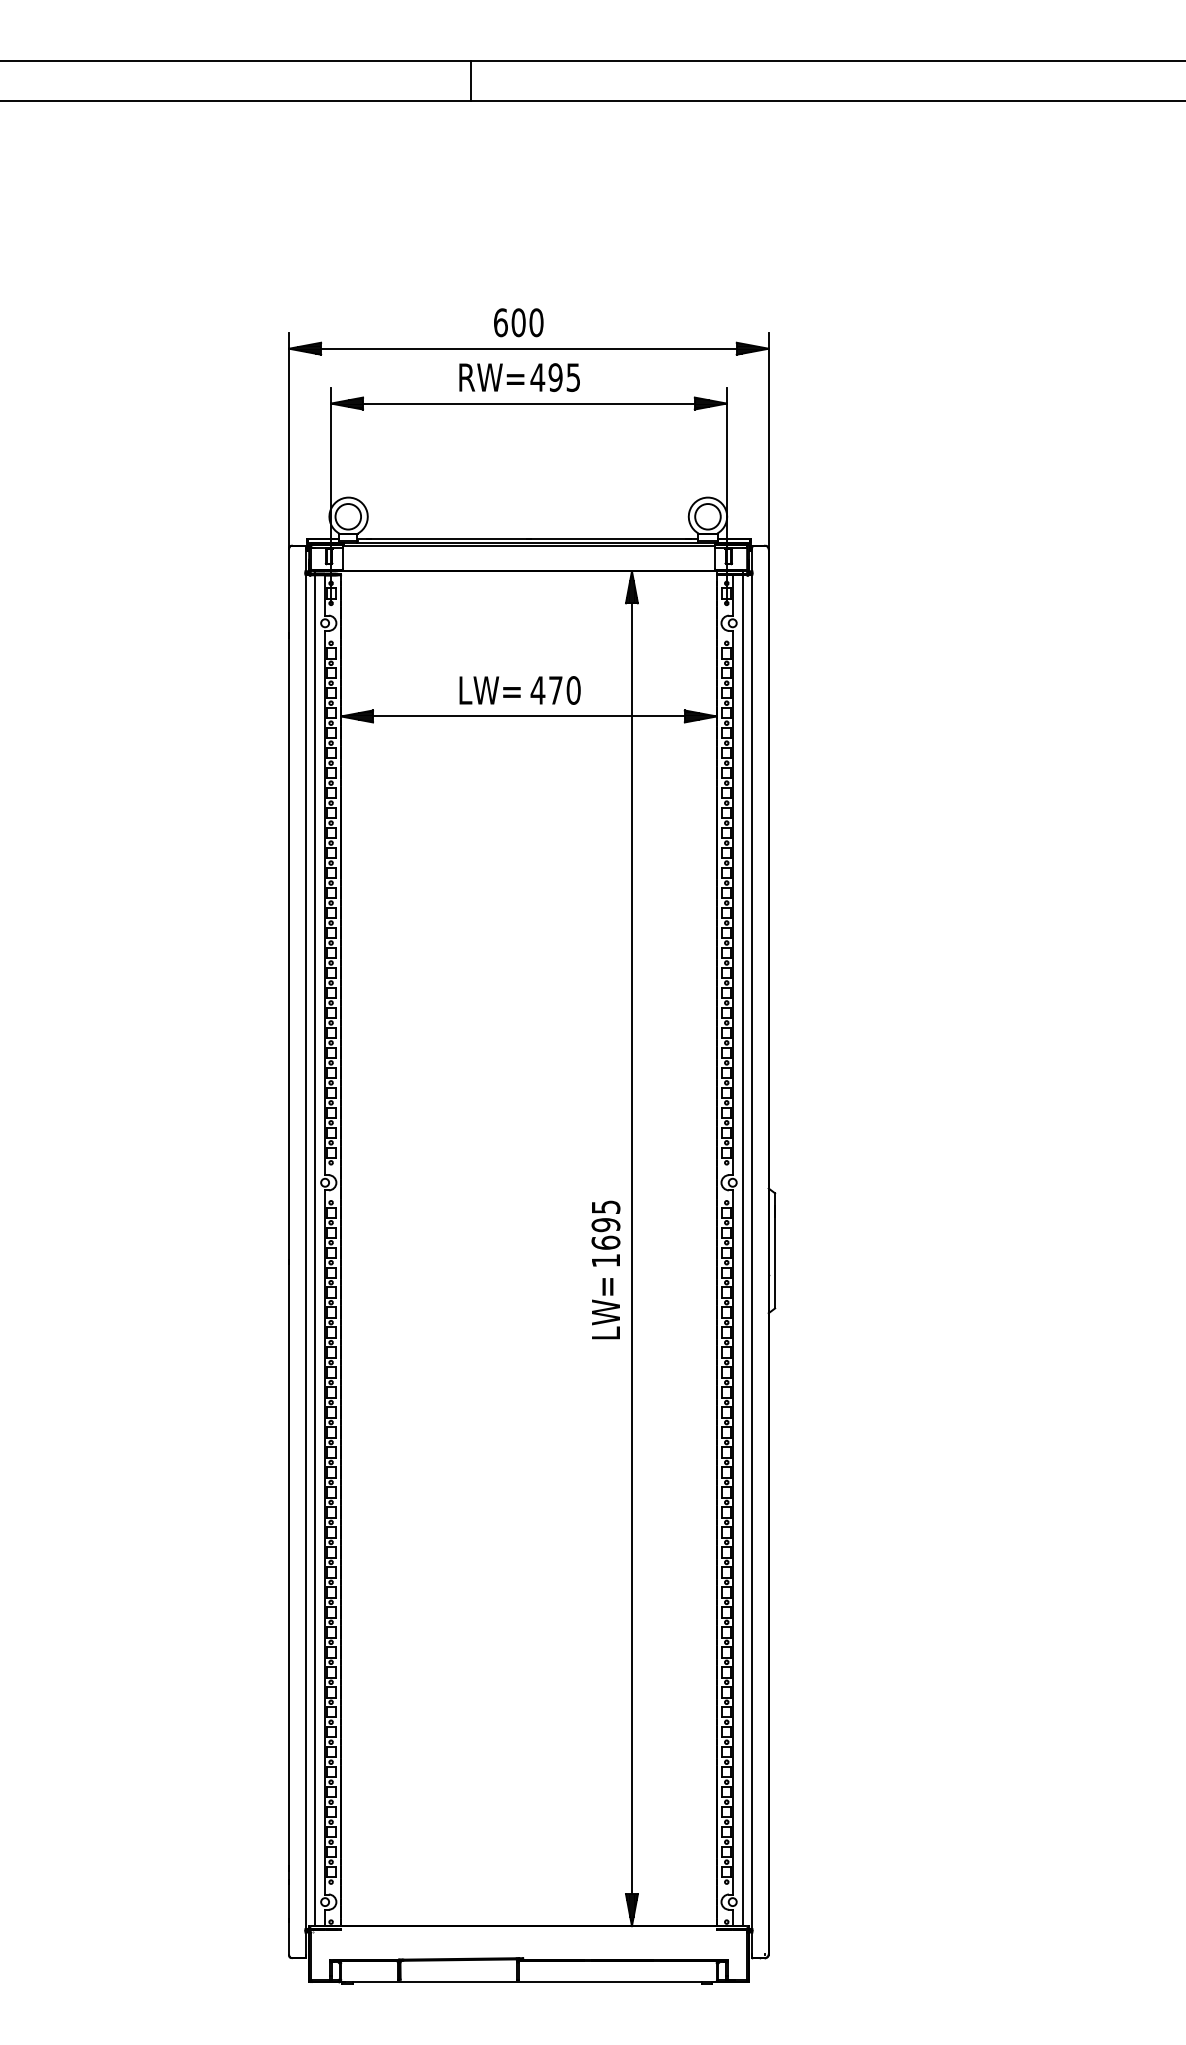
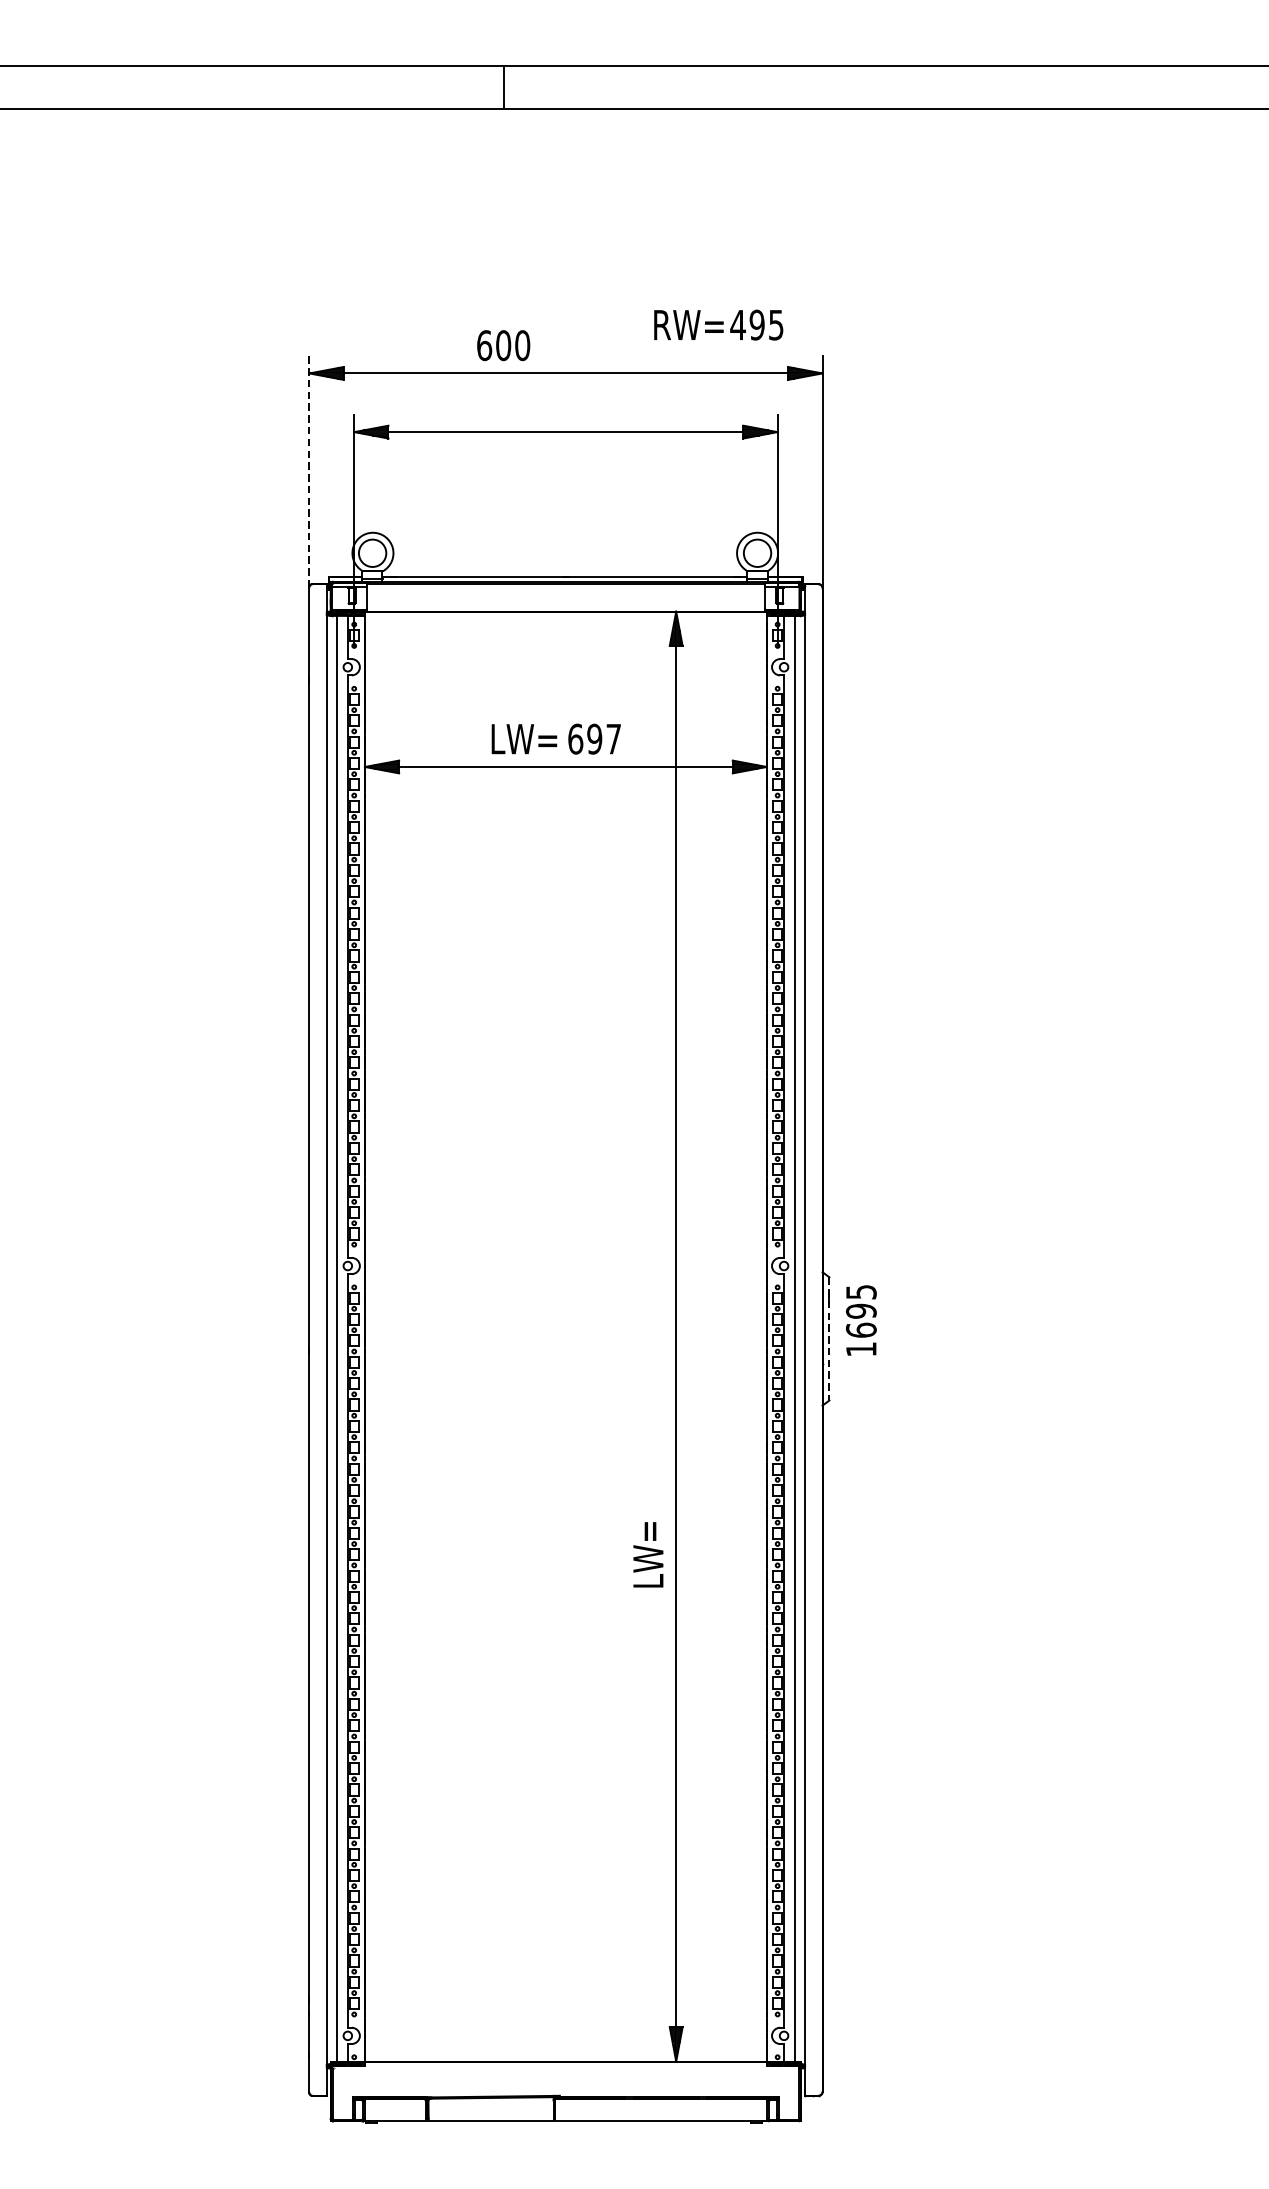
text: (518, 322) -> (503, 345), moved
text: (519, 377) -> (718, 325), moved
line: (289, 440) -> (309, 471), solid -> dashed
text: (555, 690) -> (594, 739), 470 -> 697
text: (605, 1233) -> (860, 1320), moved
line: (775, 1250) -> (829, 1338), solid -> dashed
text: (605, 1308) -> (647, 1554), moved

